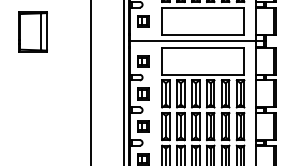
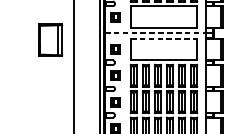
part: (32, 31) -> (50, 39), moved
line: (192, 41) -> (155, 33), solid -> dashed
line: (203, 47) -> (164, 38), solid -> dashed

